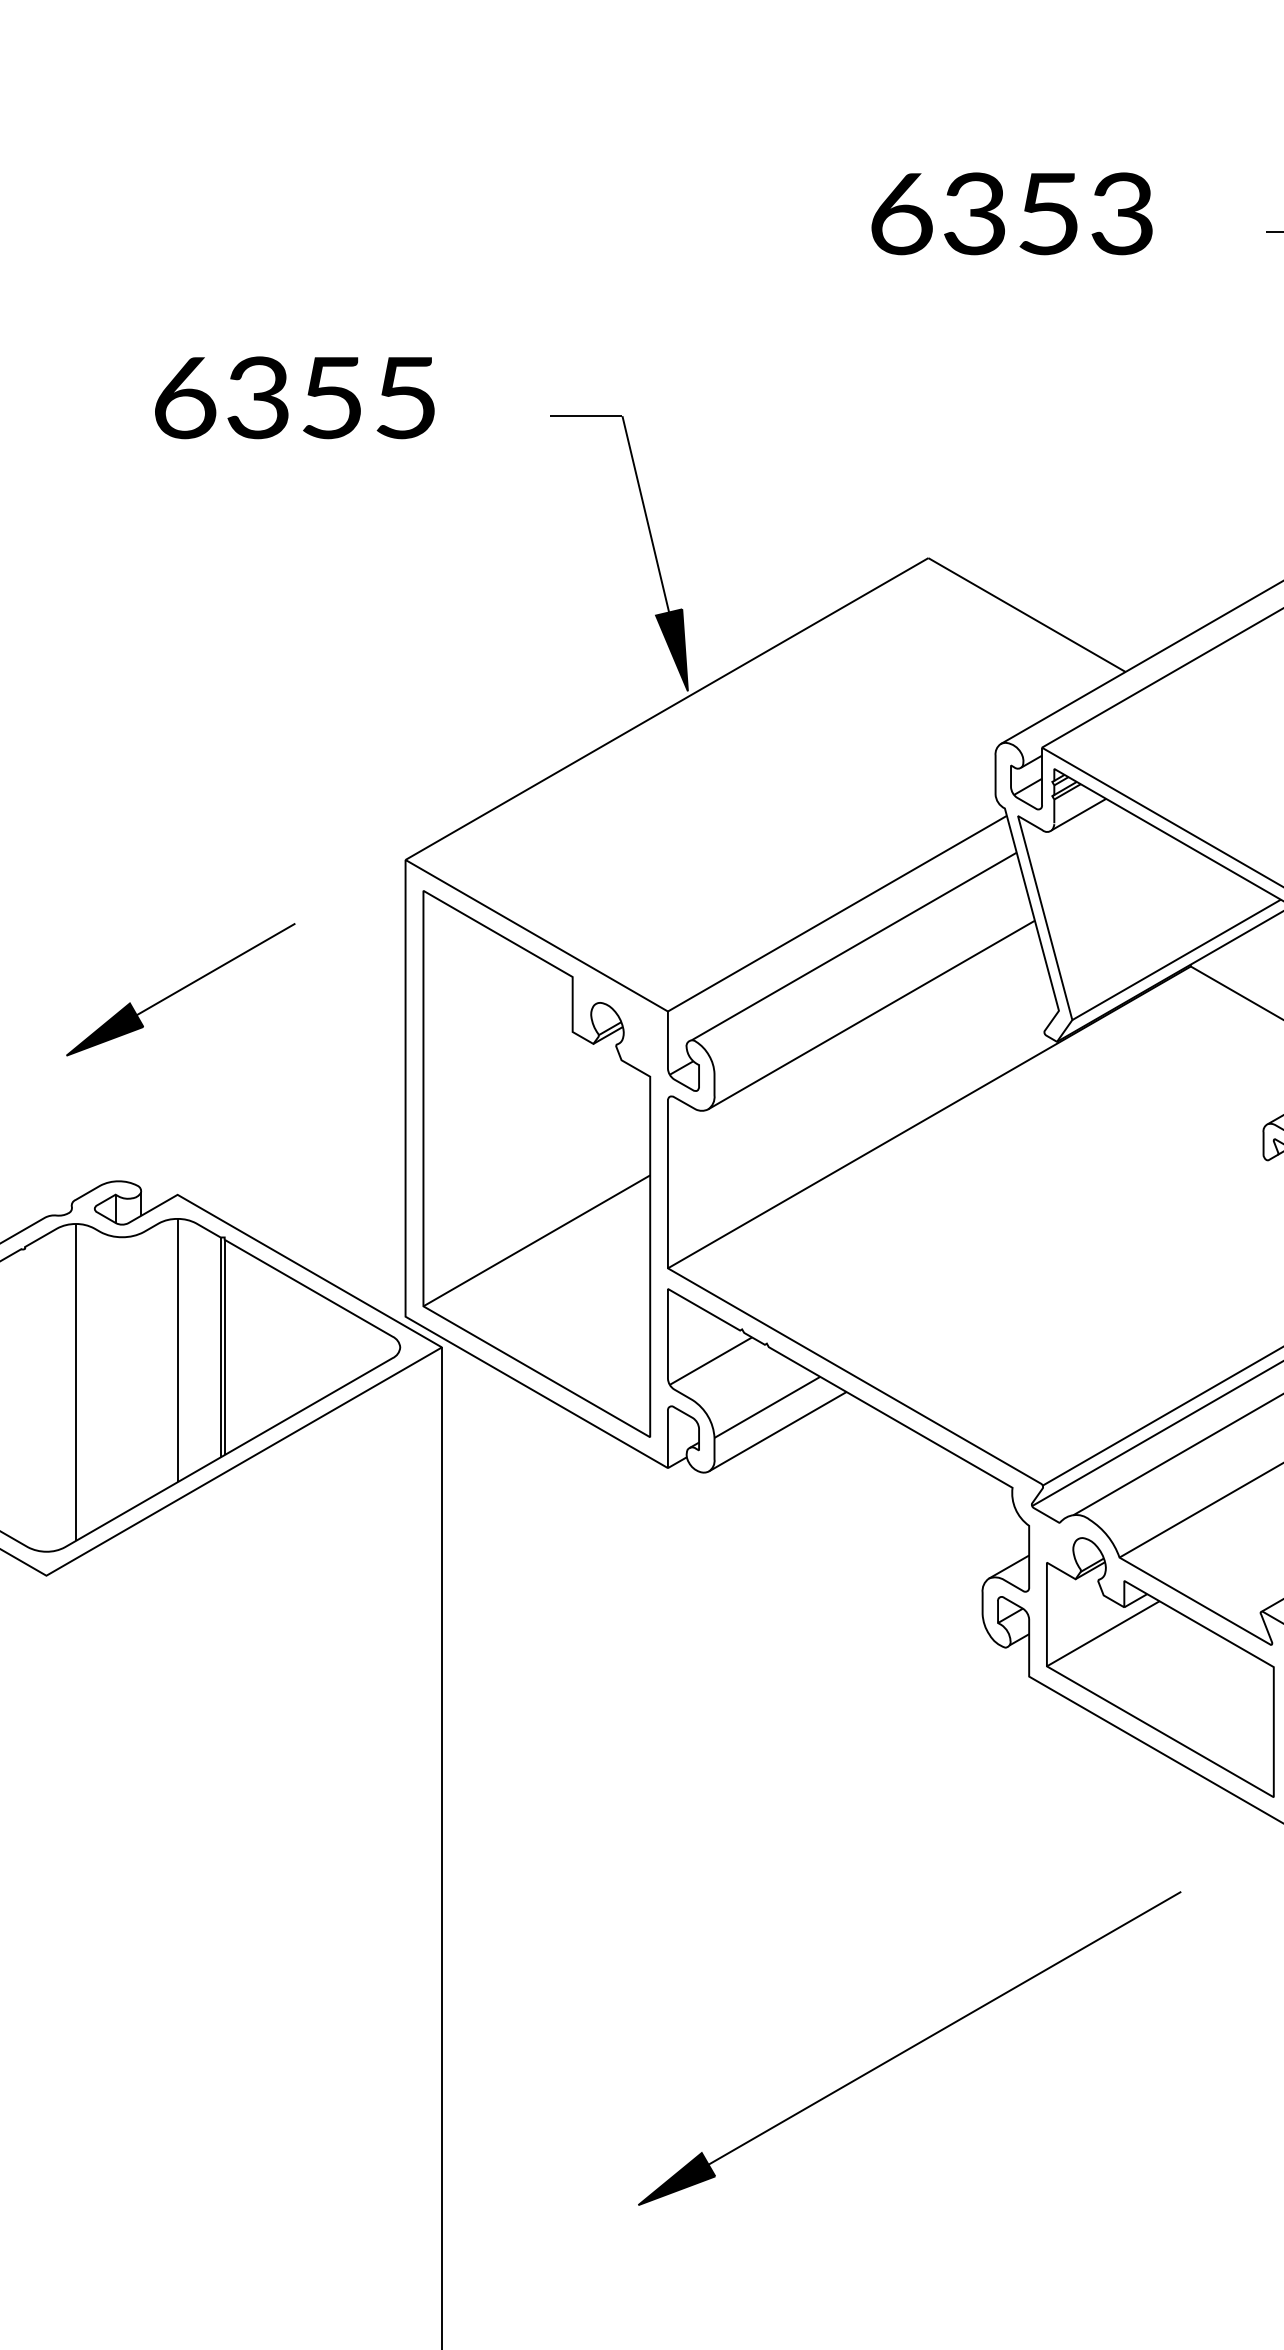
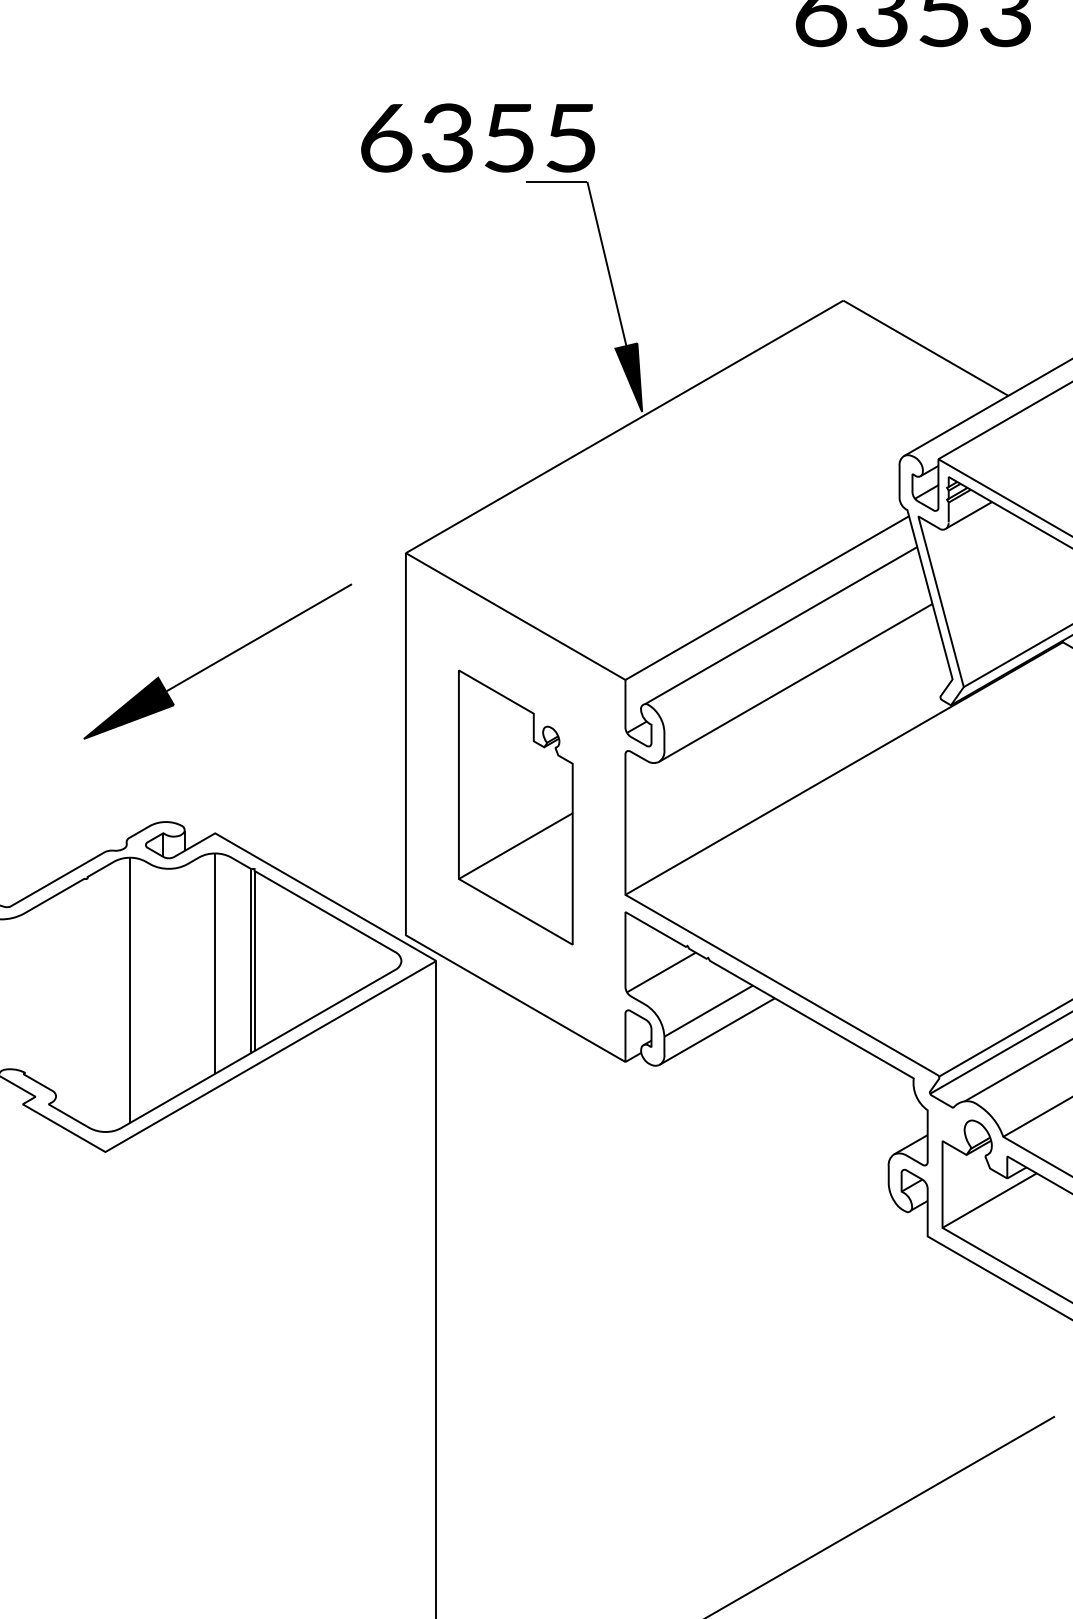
text: (294, 397) -> (477, 137), moved
part: (180, 989) -> (217, 661), size x1.4
part: (536, 1163) -> (515, 807), size x0.6

